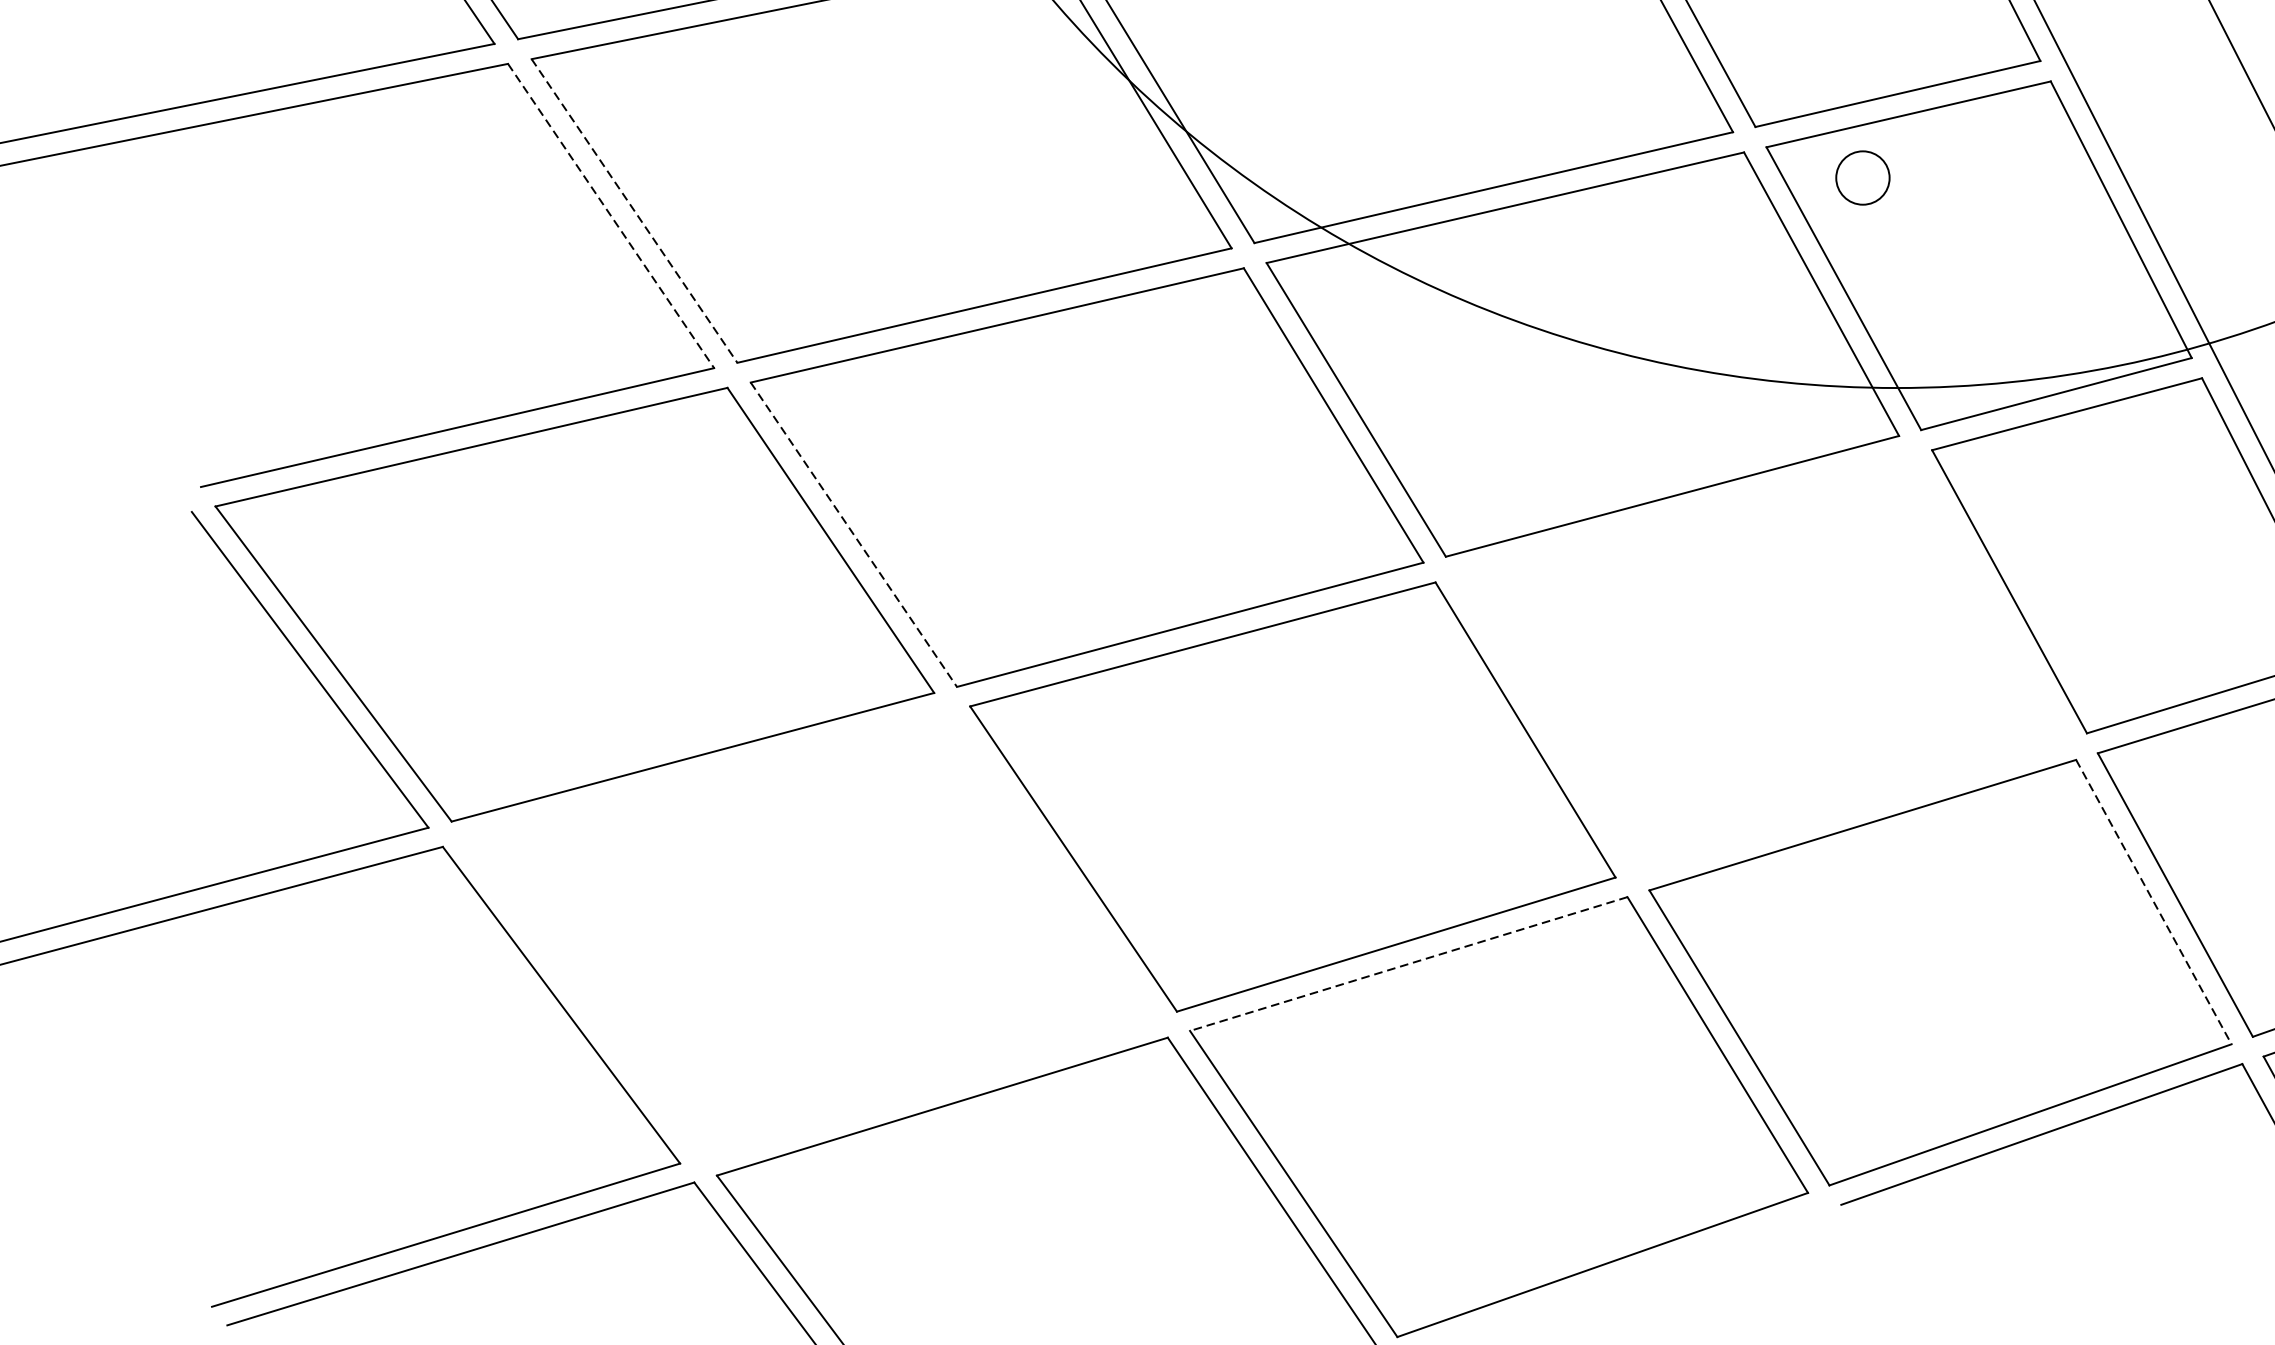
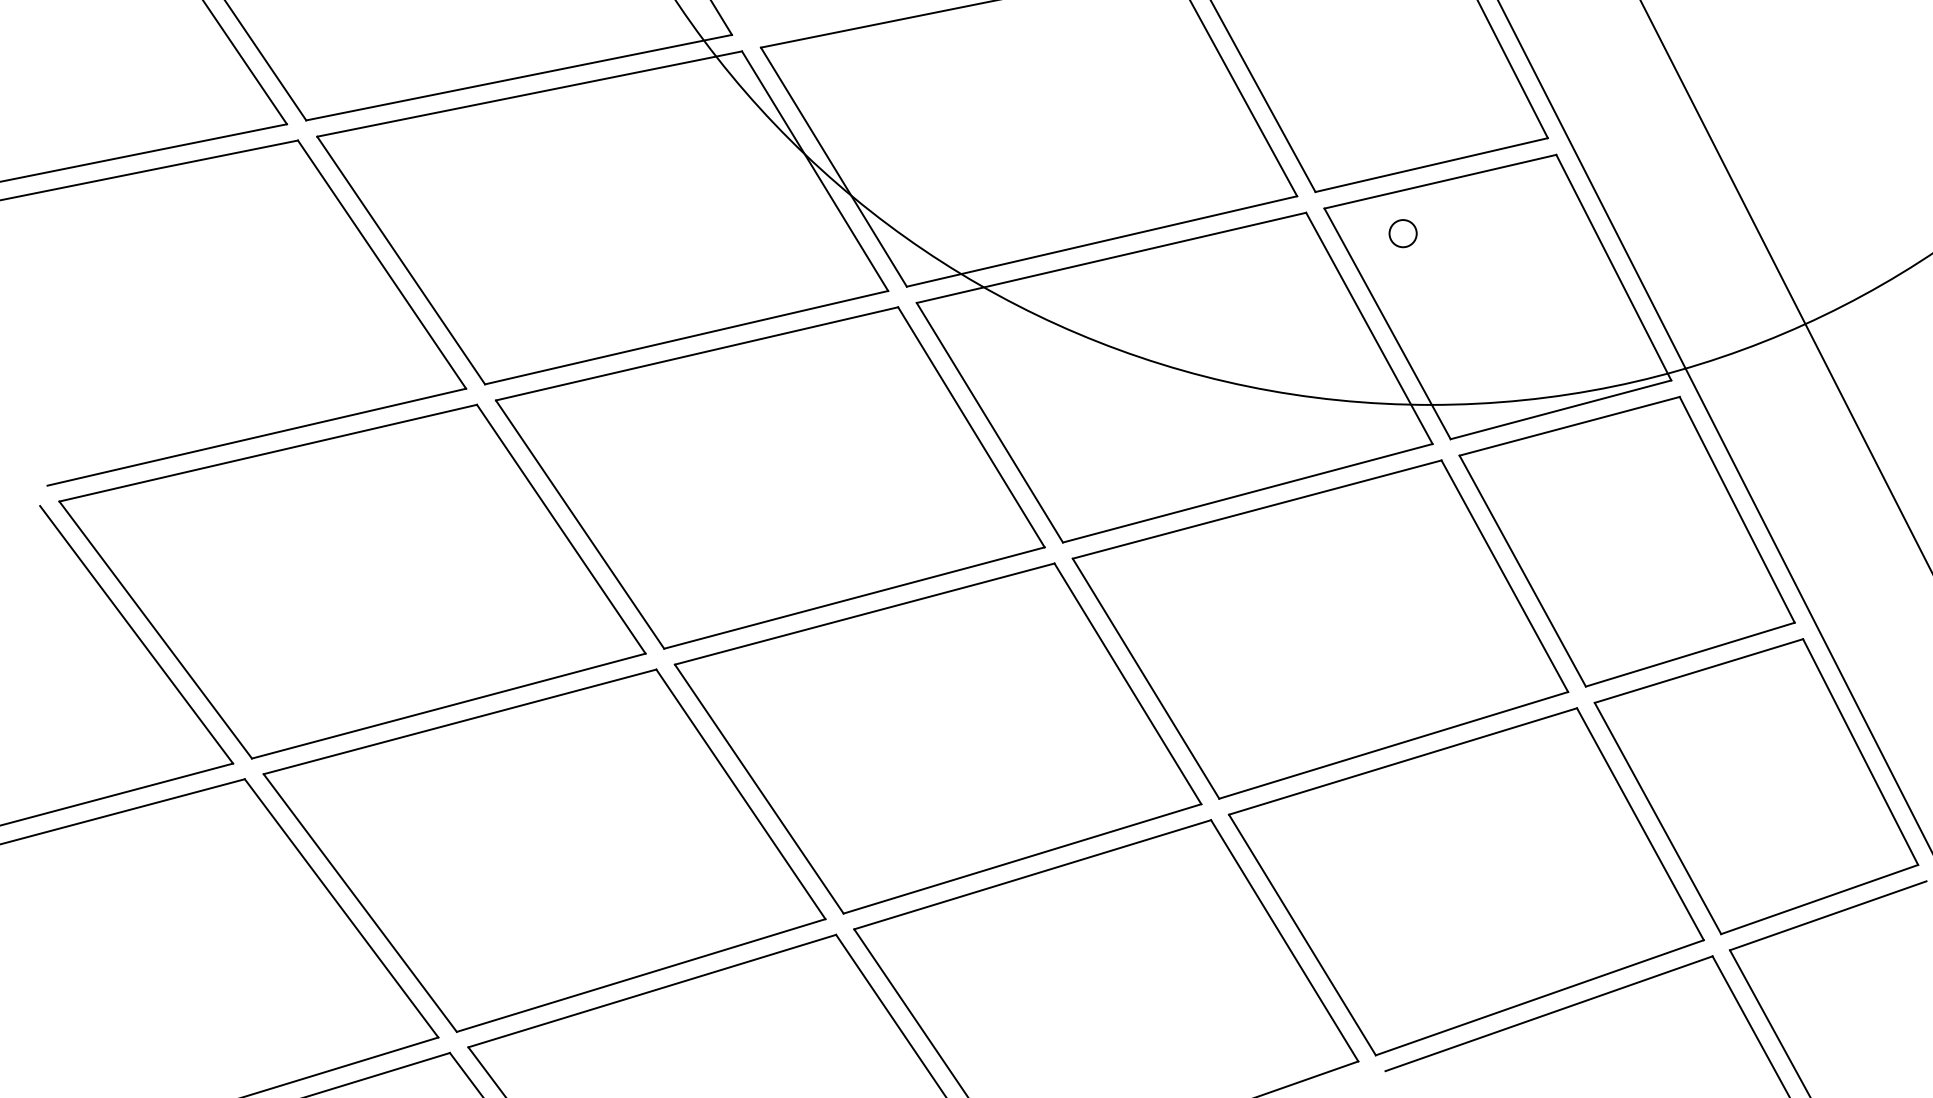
circle: (1862, 177) -> (1402, 233), size x0.62
line: (634, 210) -> (401, 260), dashed -> solid
line: (611, 215) -> (382, 264), dashed -> solid
line: (854, 534) -> (580, 524), dashed -> solid
part: (1761, 663) -> (1320, 629), added
line: (2153, 902) -> (1640, 824), dashed -> solid
part: (810, 934) -> (544, 850), added
line: (1408, 963) -> (1032, 874), dashed -> solid

